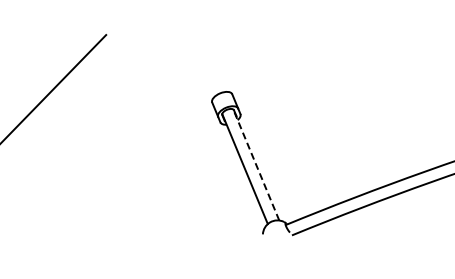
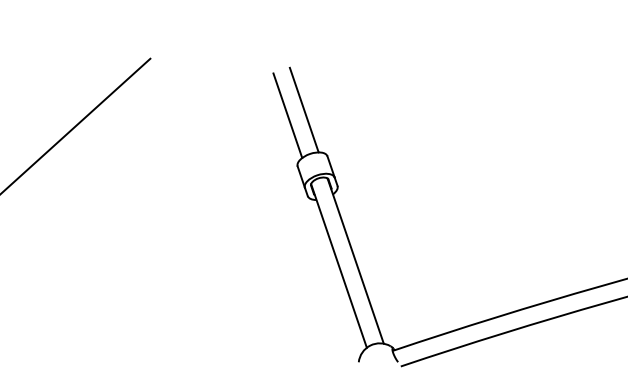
line: (214, 63) -> (304, 110), added
line: (202, 67) -> (286, 114), added
line: (256, 164) -> (356, 260), dashed -> solid

